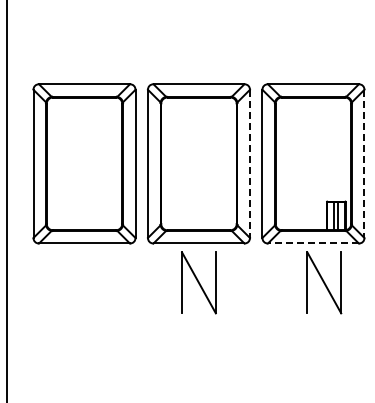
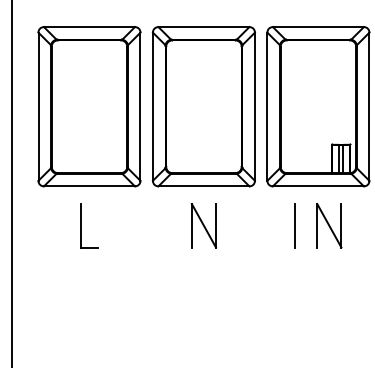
line: (249, 164) -> (254, 107), dashed -> solid
line: (364, 164) -> (369, 107), dashed -> solid
line: (312, 243) -> (317, 186), dashed -> solid
part: (76, 282) -> (81, 225), added
part: (198, 282) -> (203, 225), size x0.71
line: (290, 282) -> (295, 225), added
part: (324, 282) -> (329, 225), size x0.71

